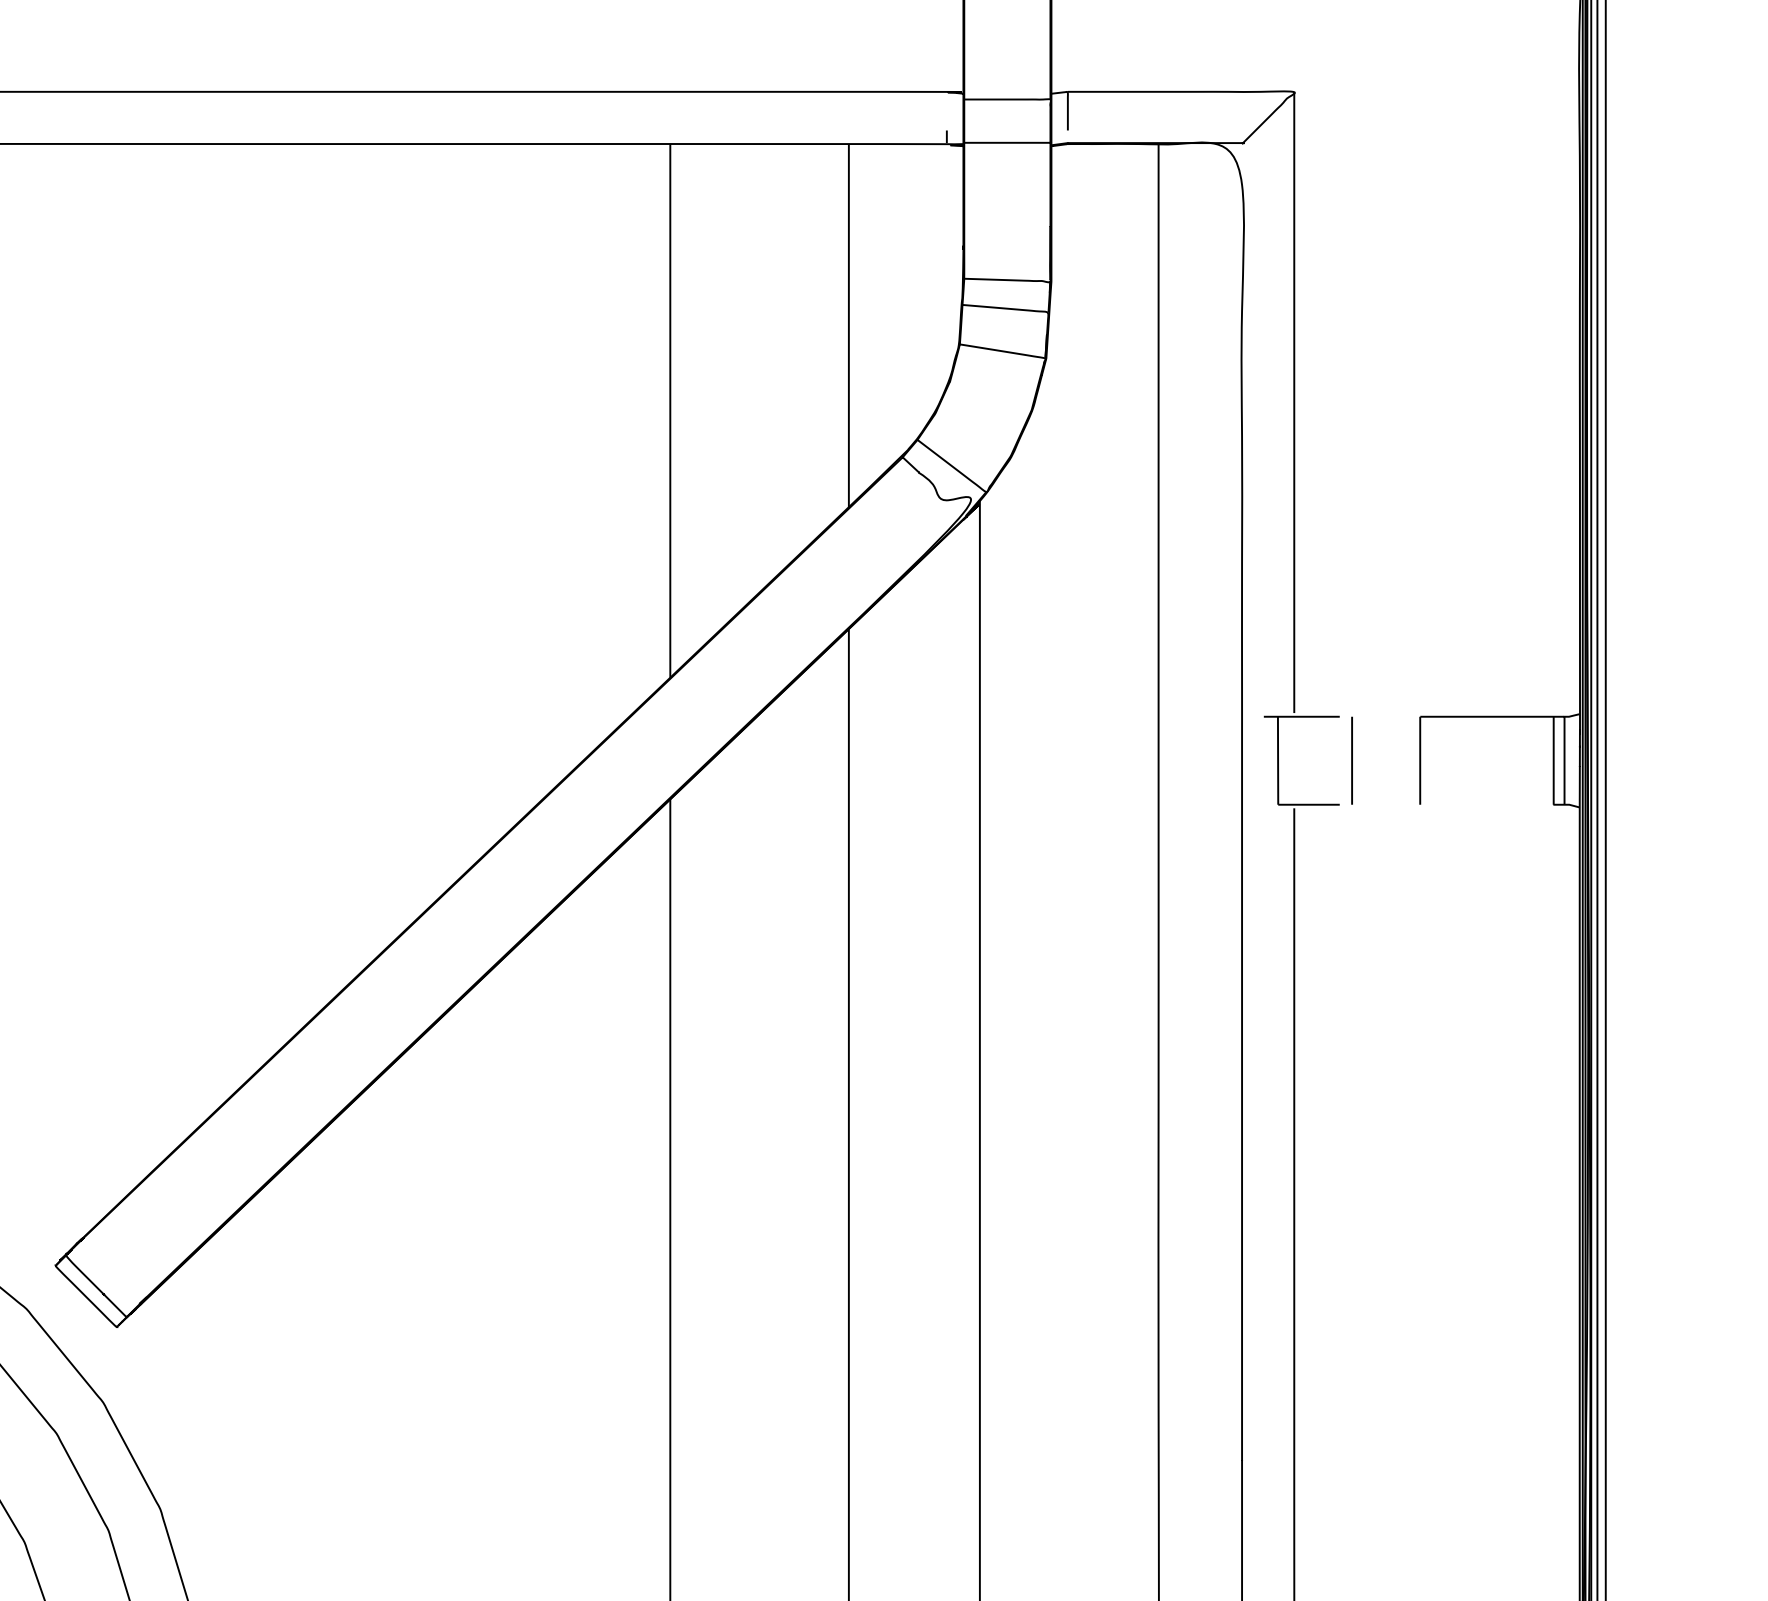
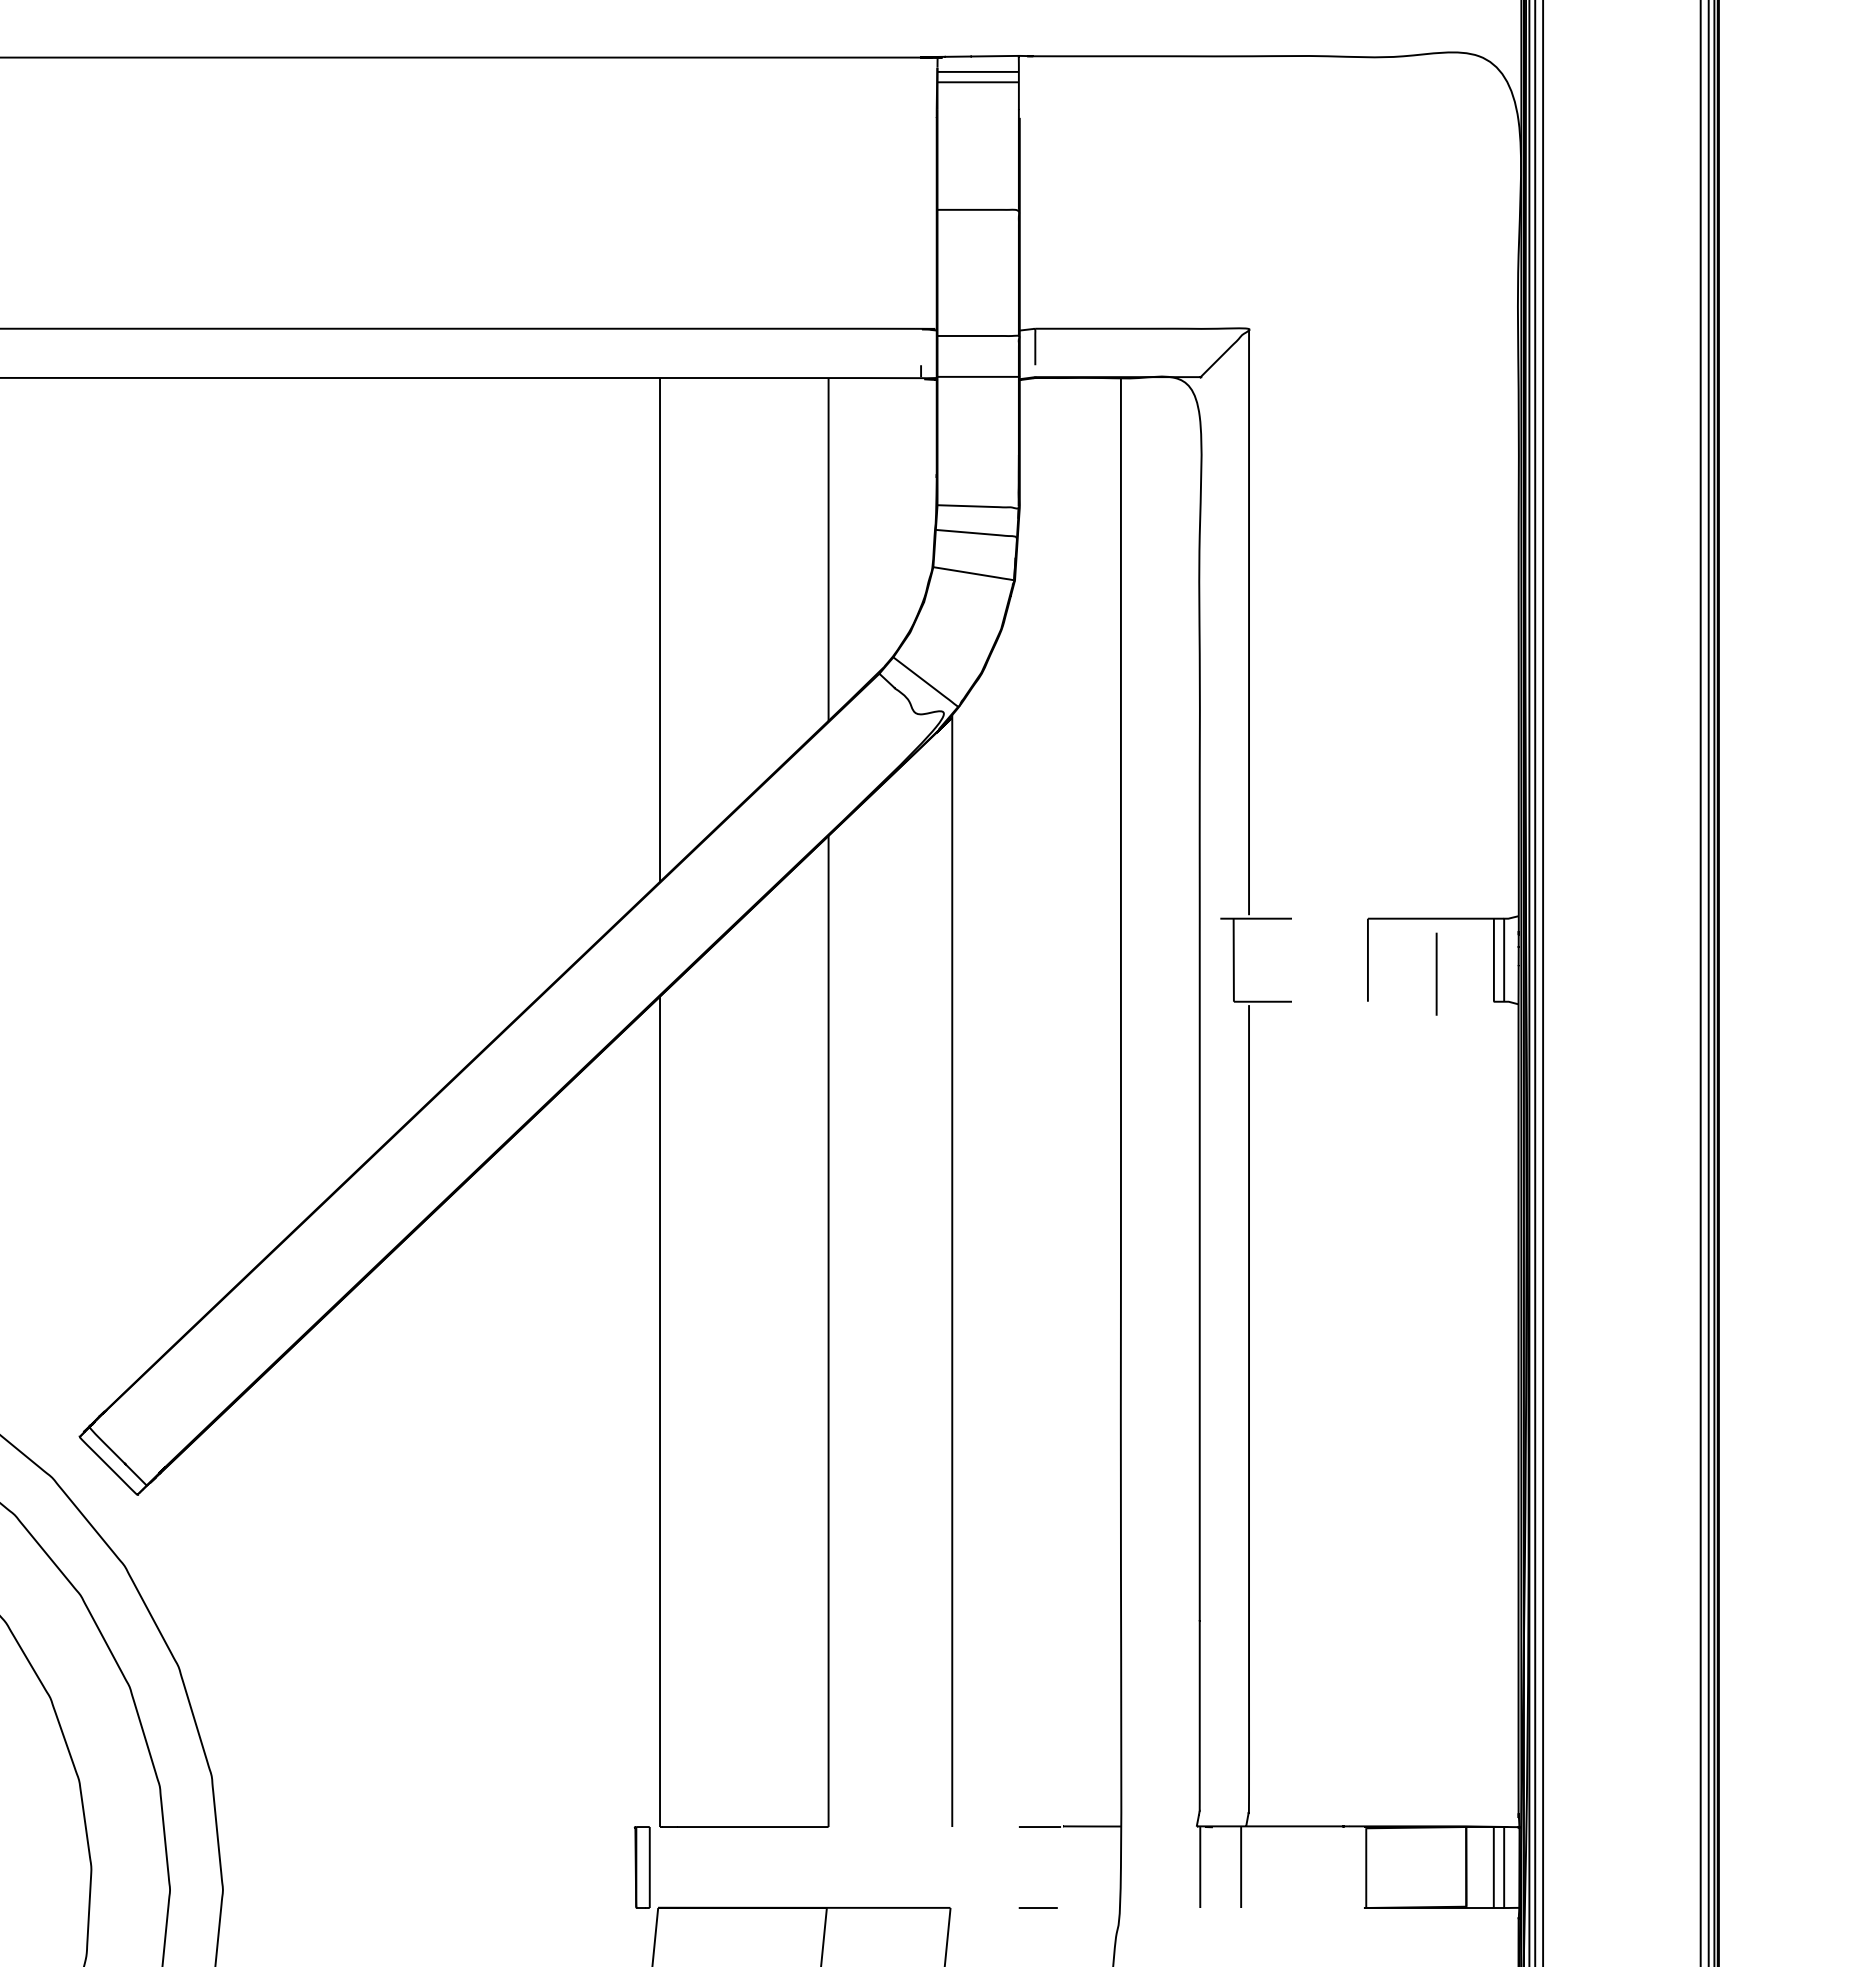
line: (1351, 759) -> (1436, 973), moved

